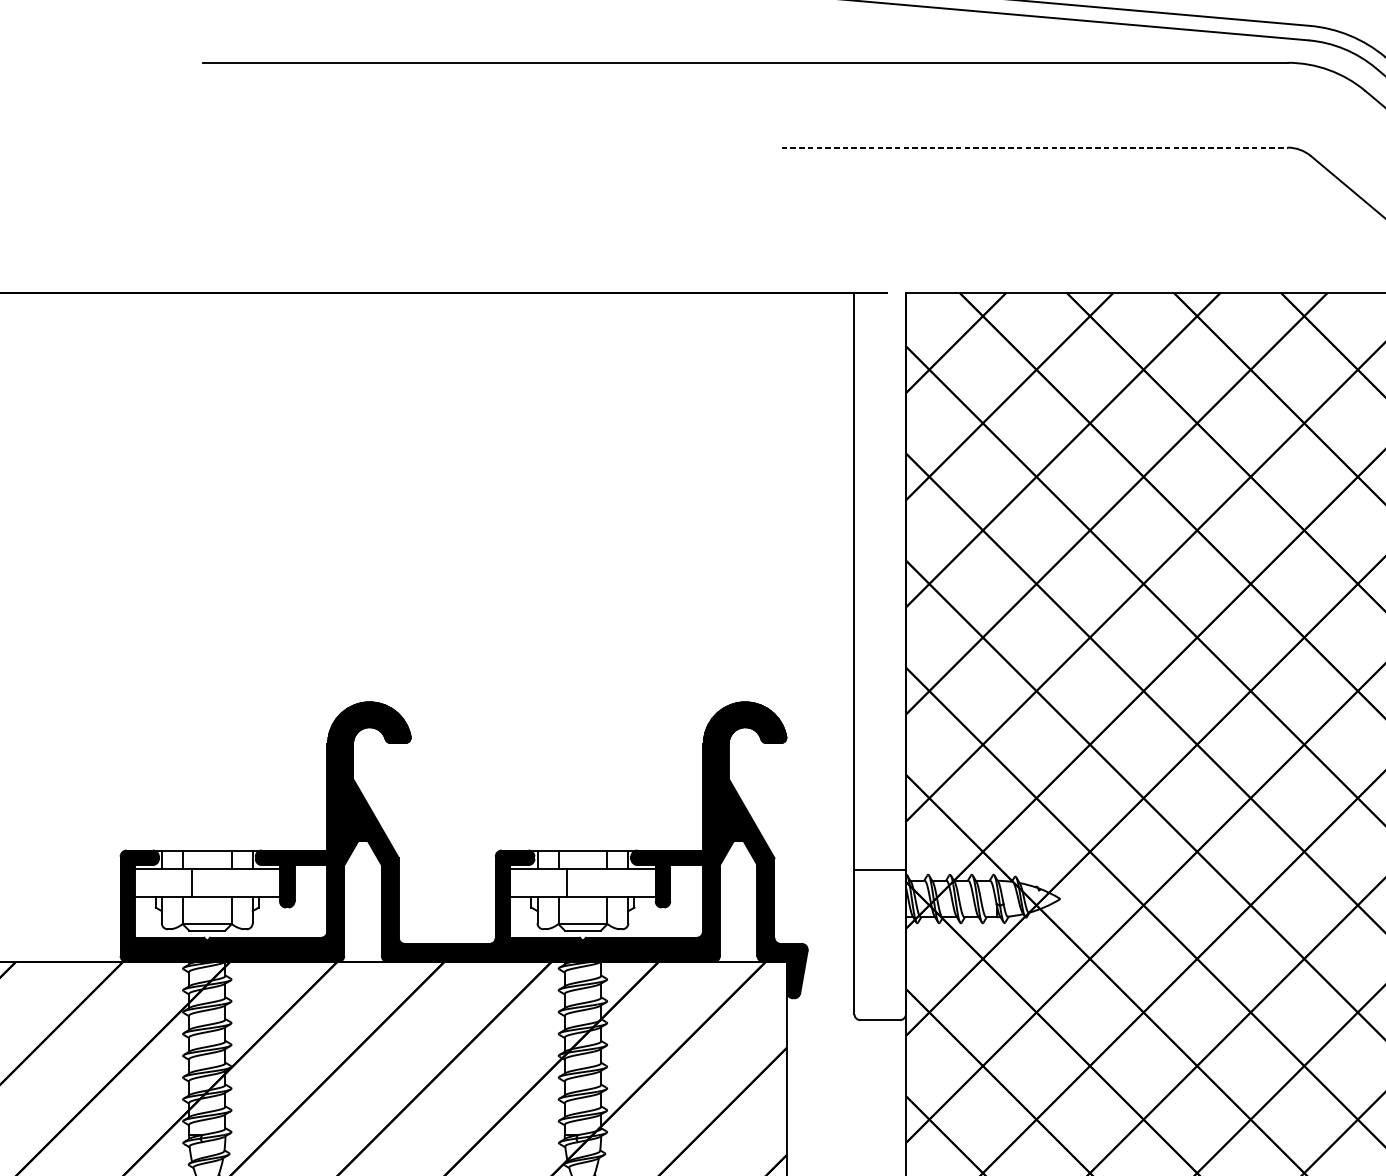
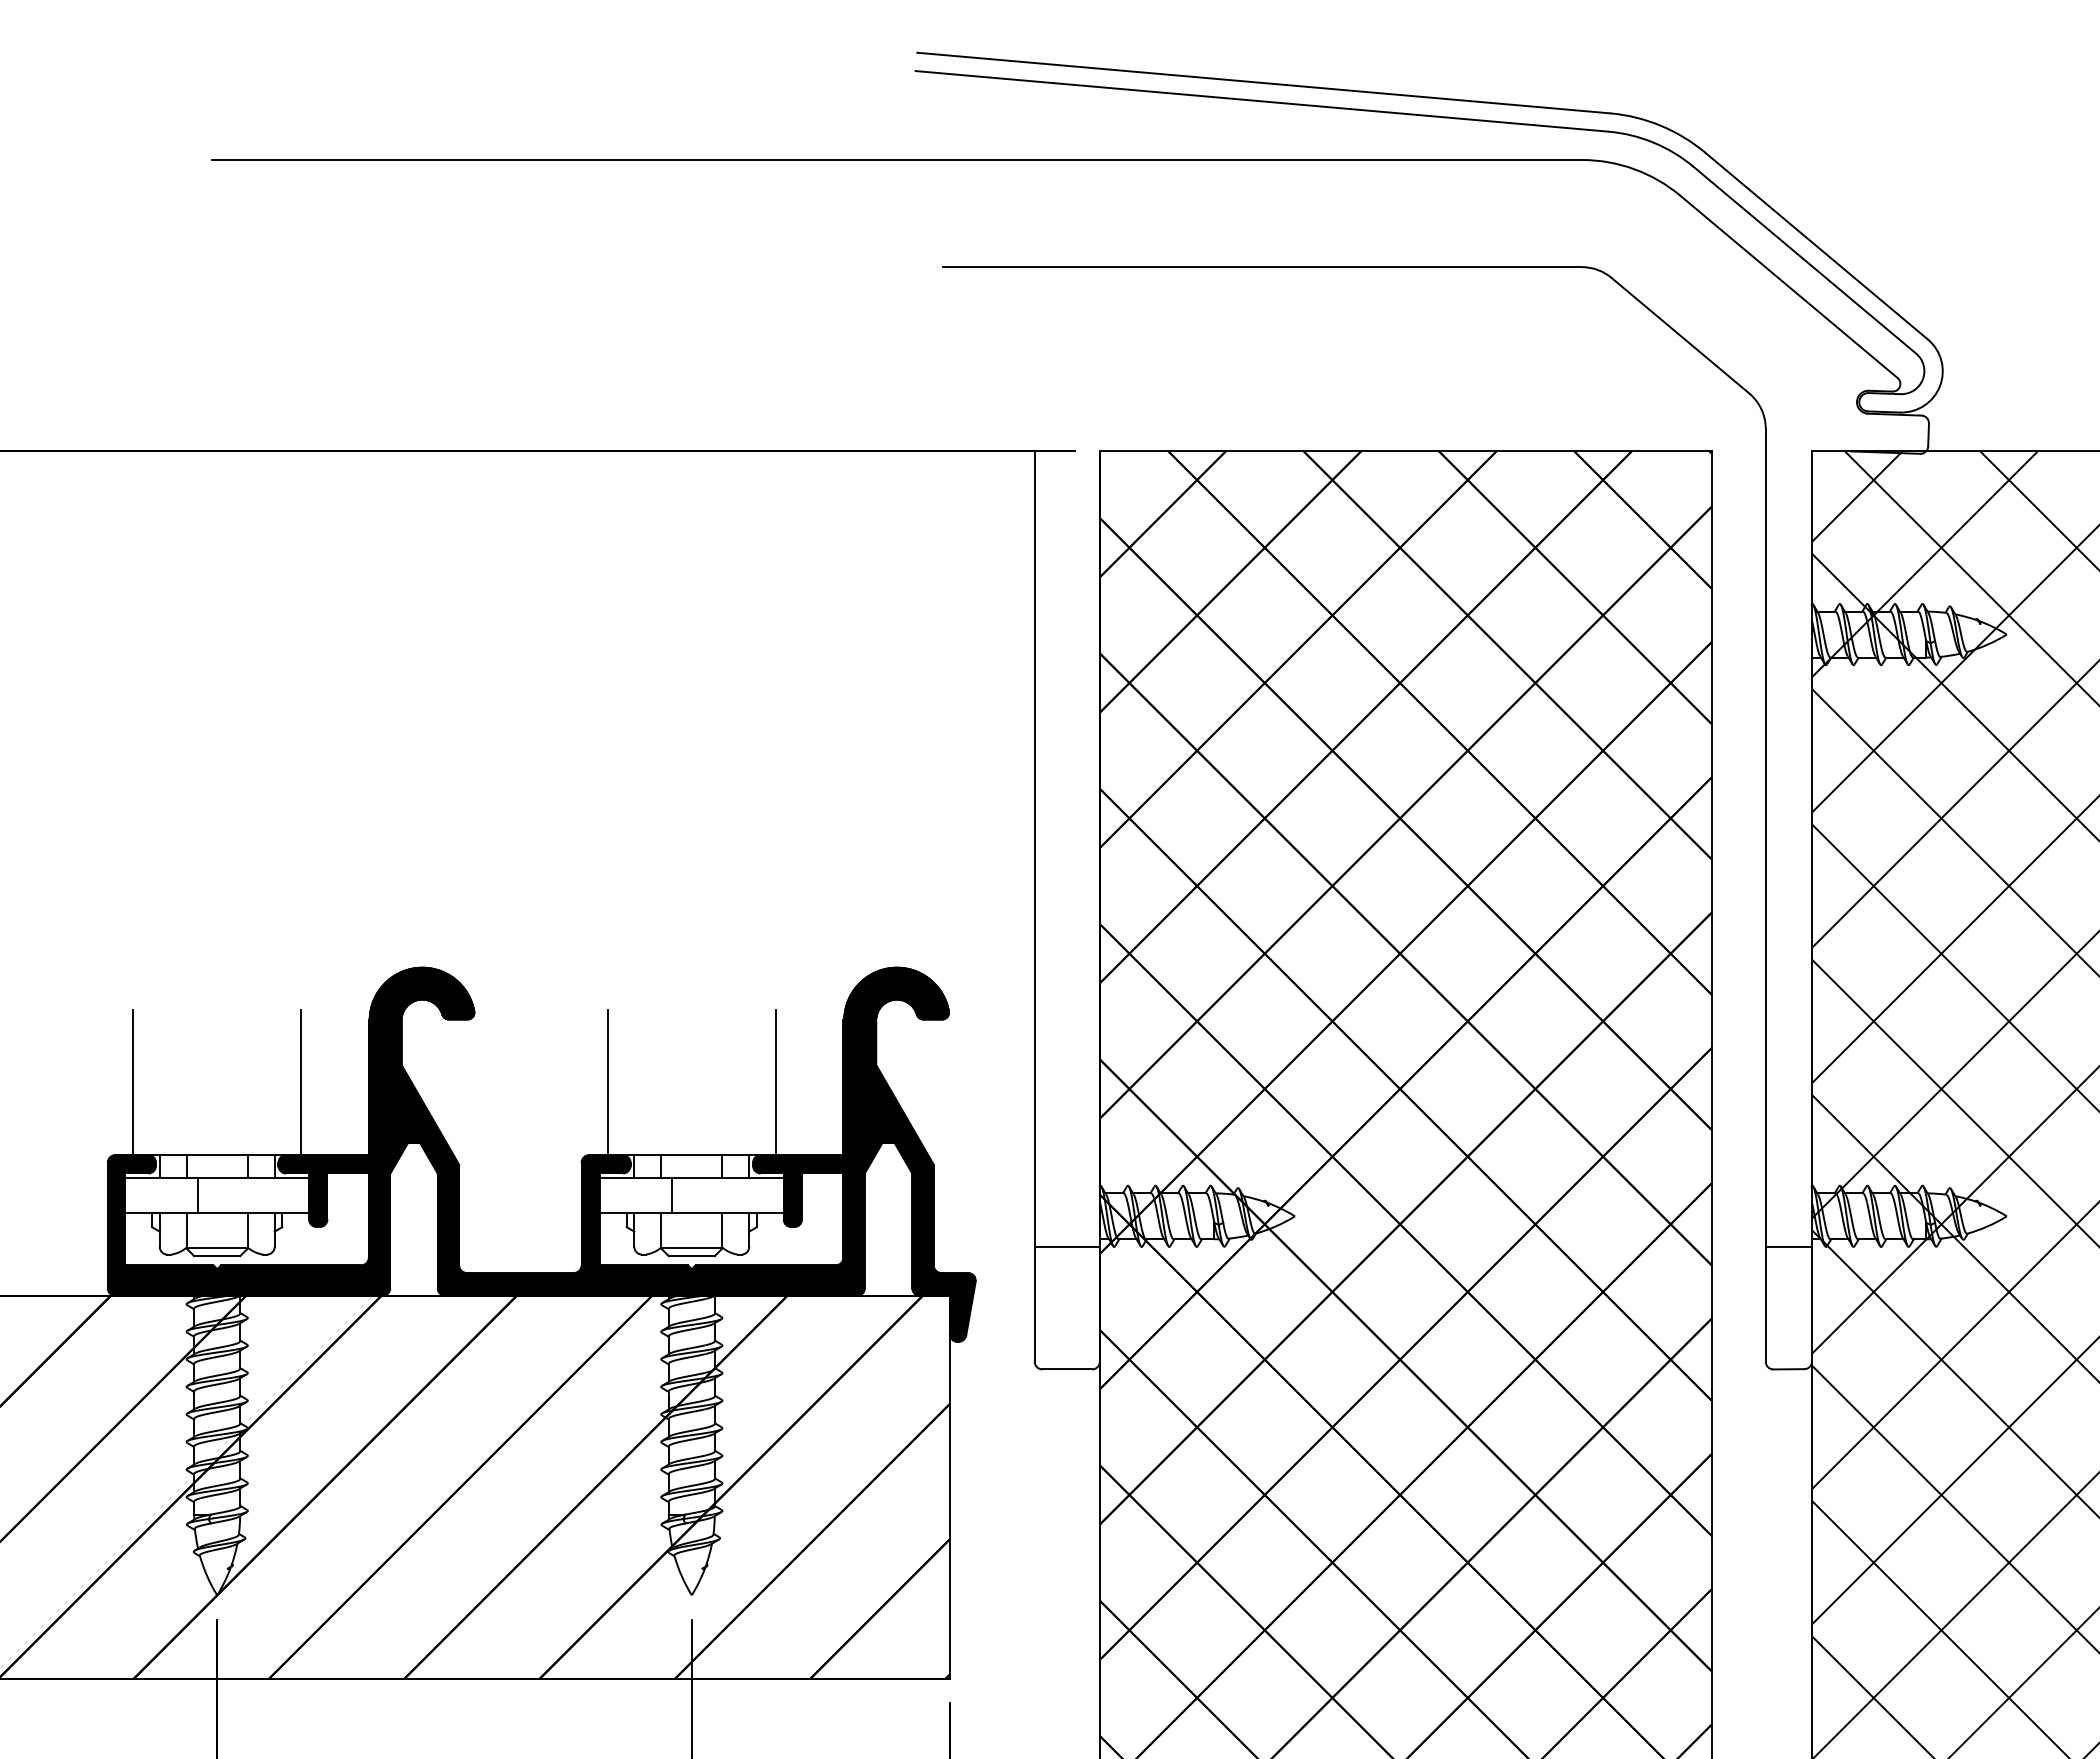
line: (1034, 147) -> (1262, 267), dashed -> solid
line: (141, 793) -> (133, 1082), added
line: (273, 793) -> (301, 1082), added
line: (516, 793) -> (607, 1082), added
line: (650, 793) -> (776, 1082), added
line: (879, 869) -> (1066, 1246), moved

